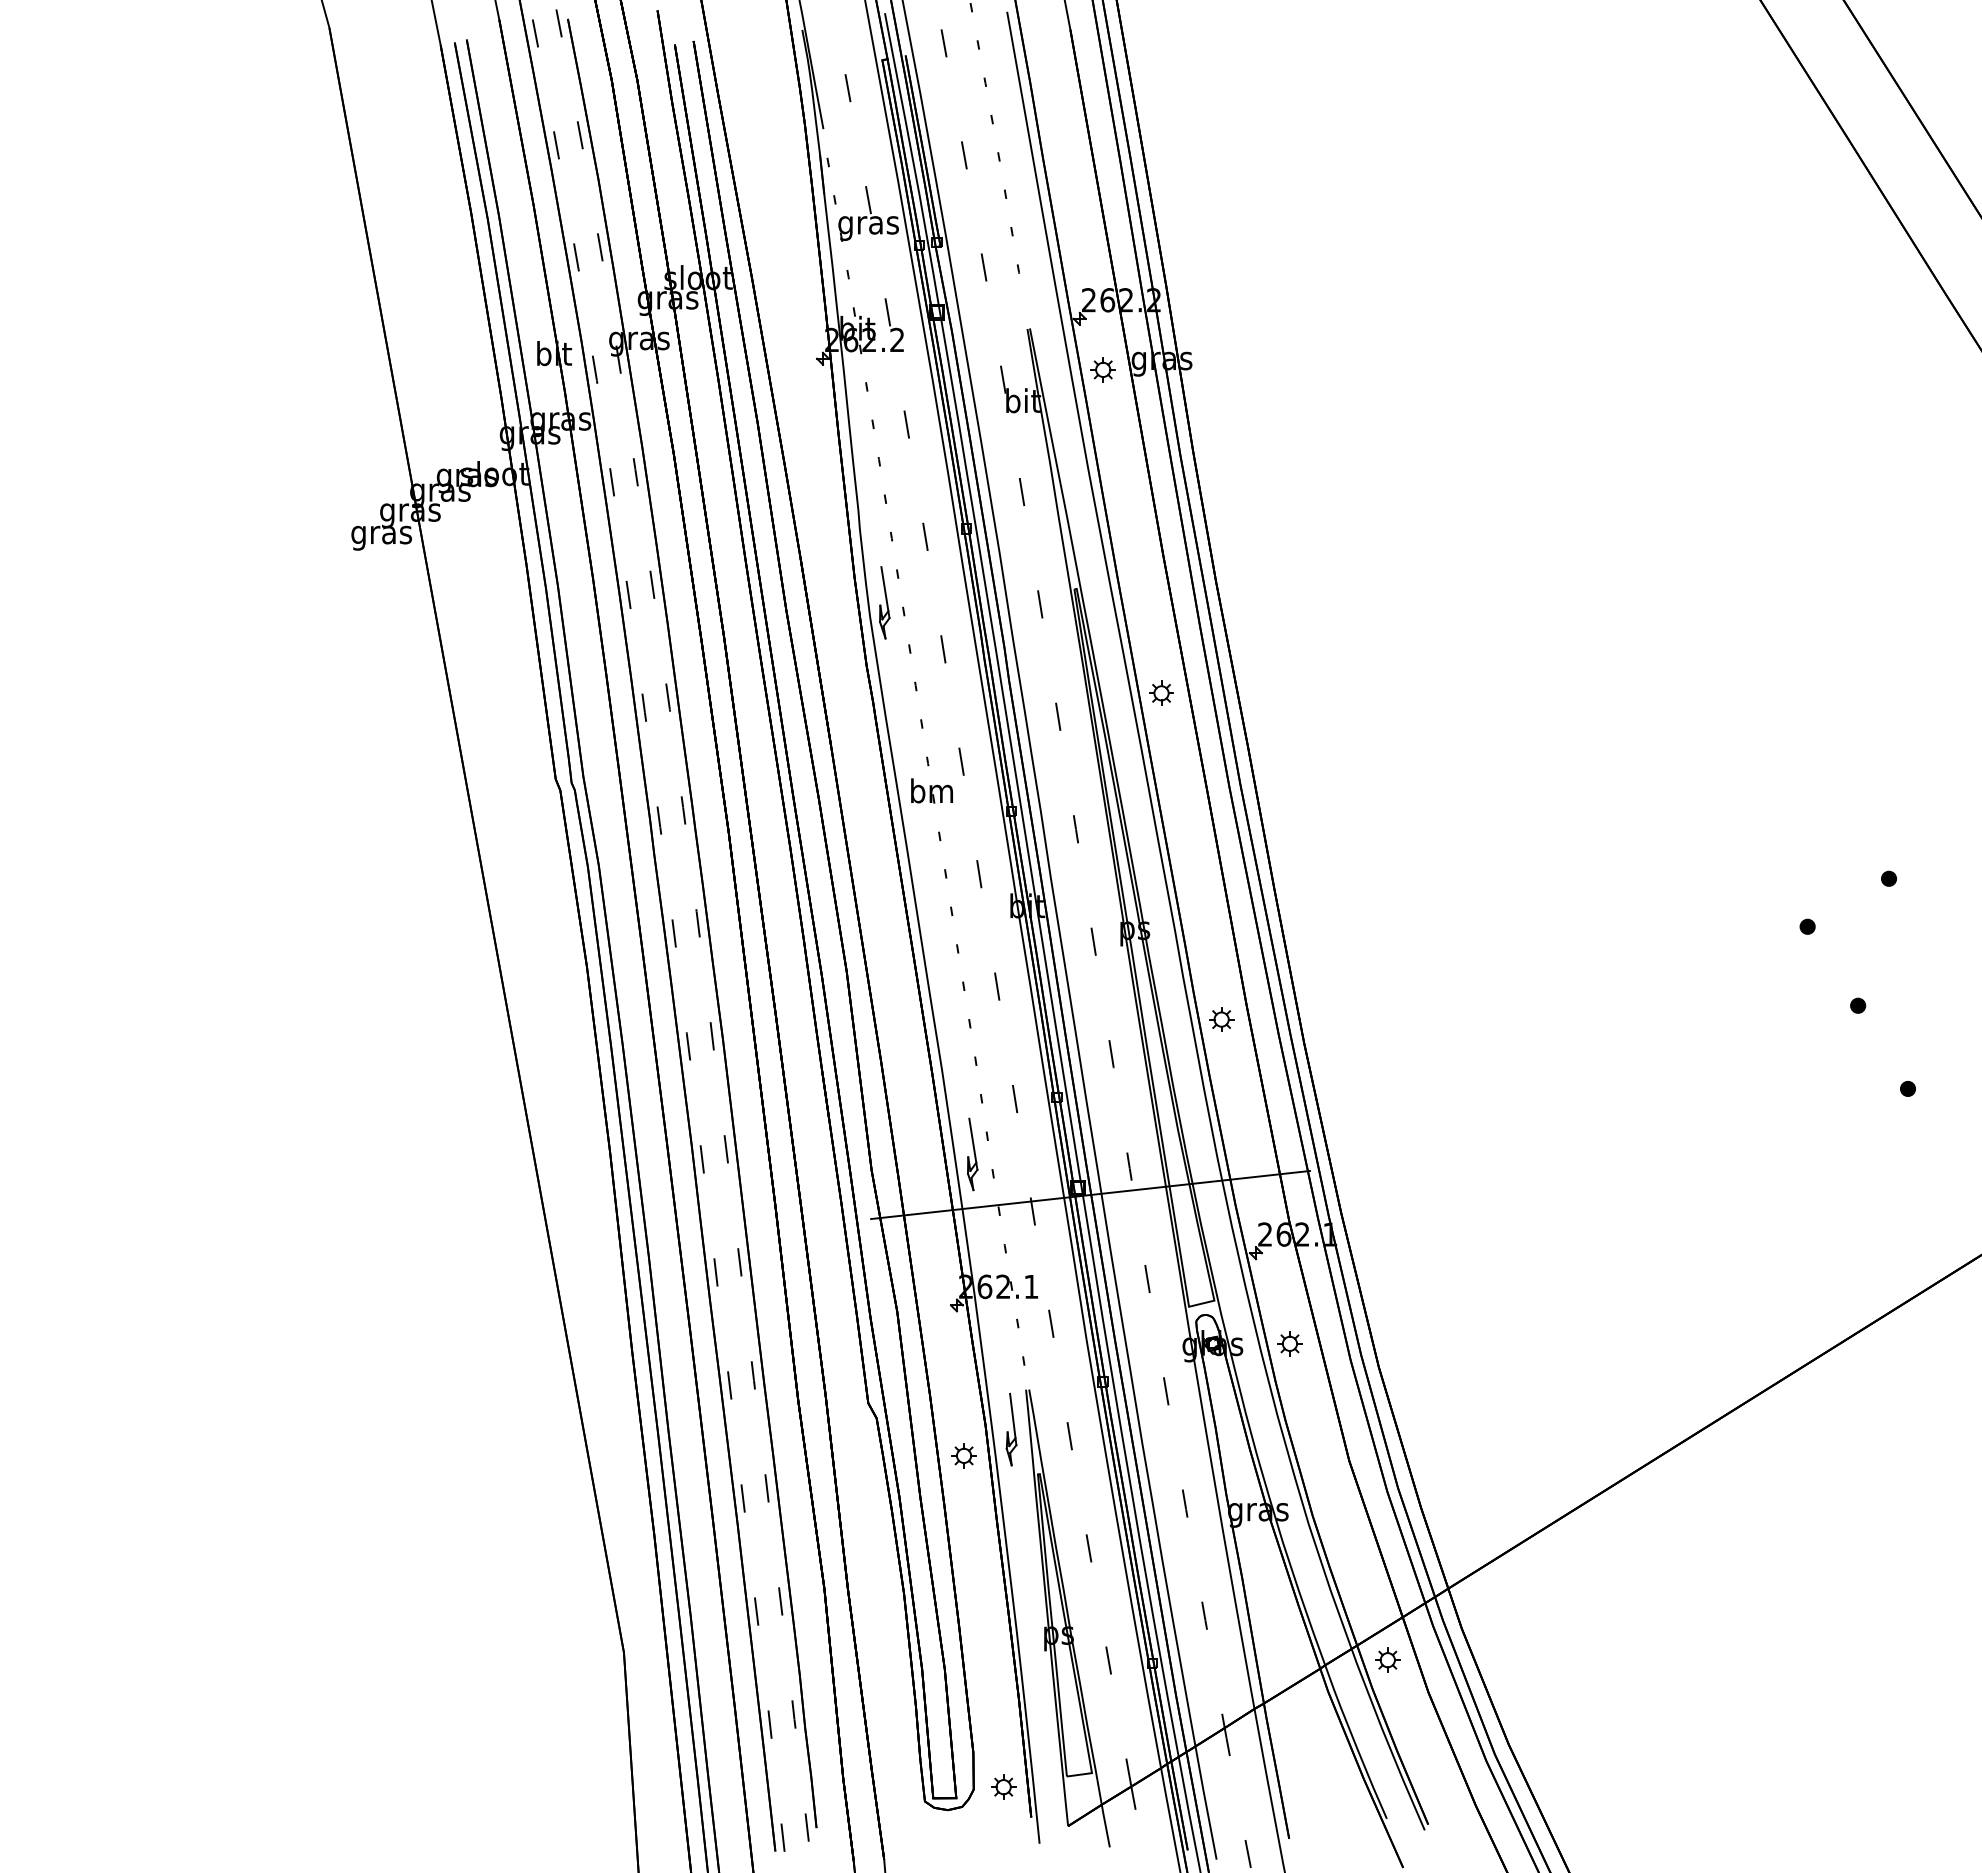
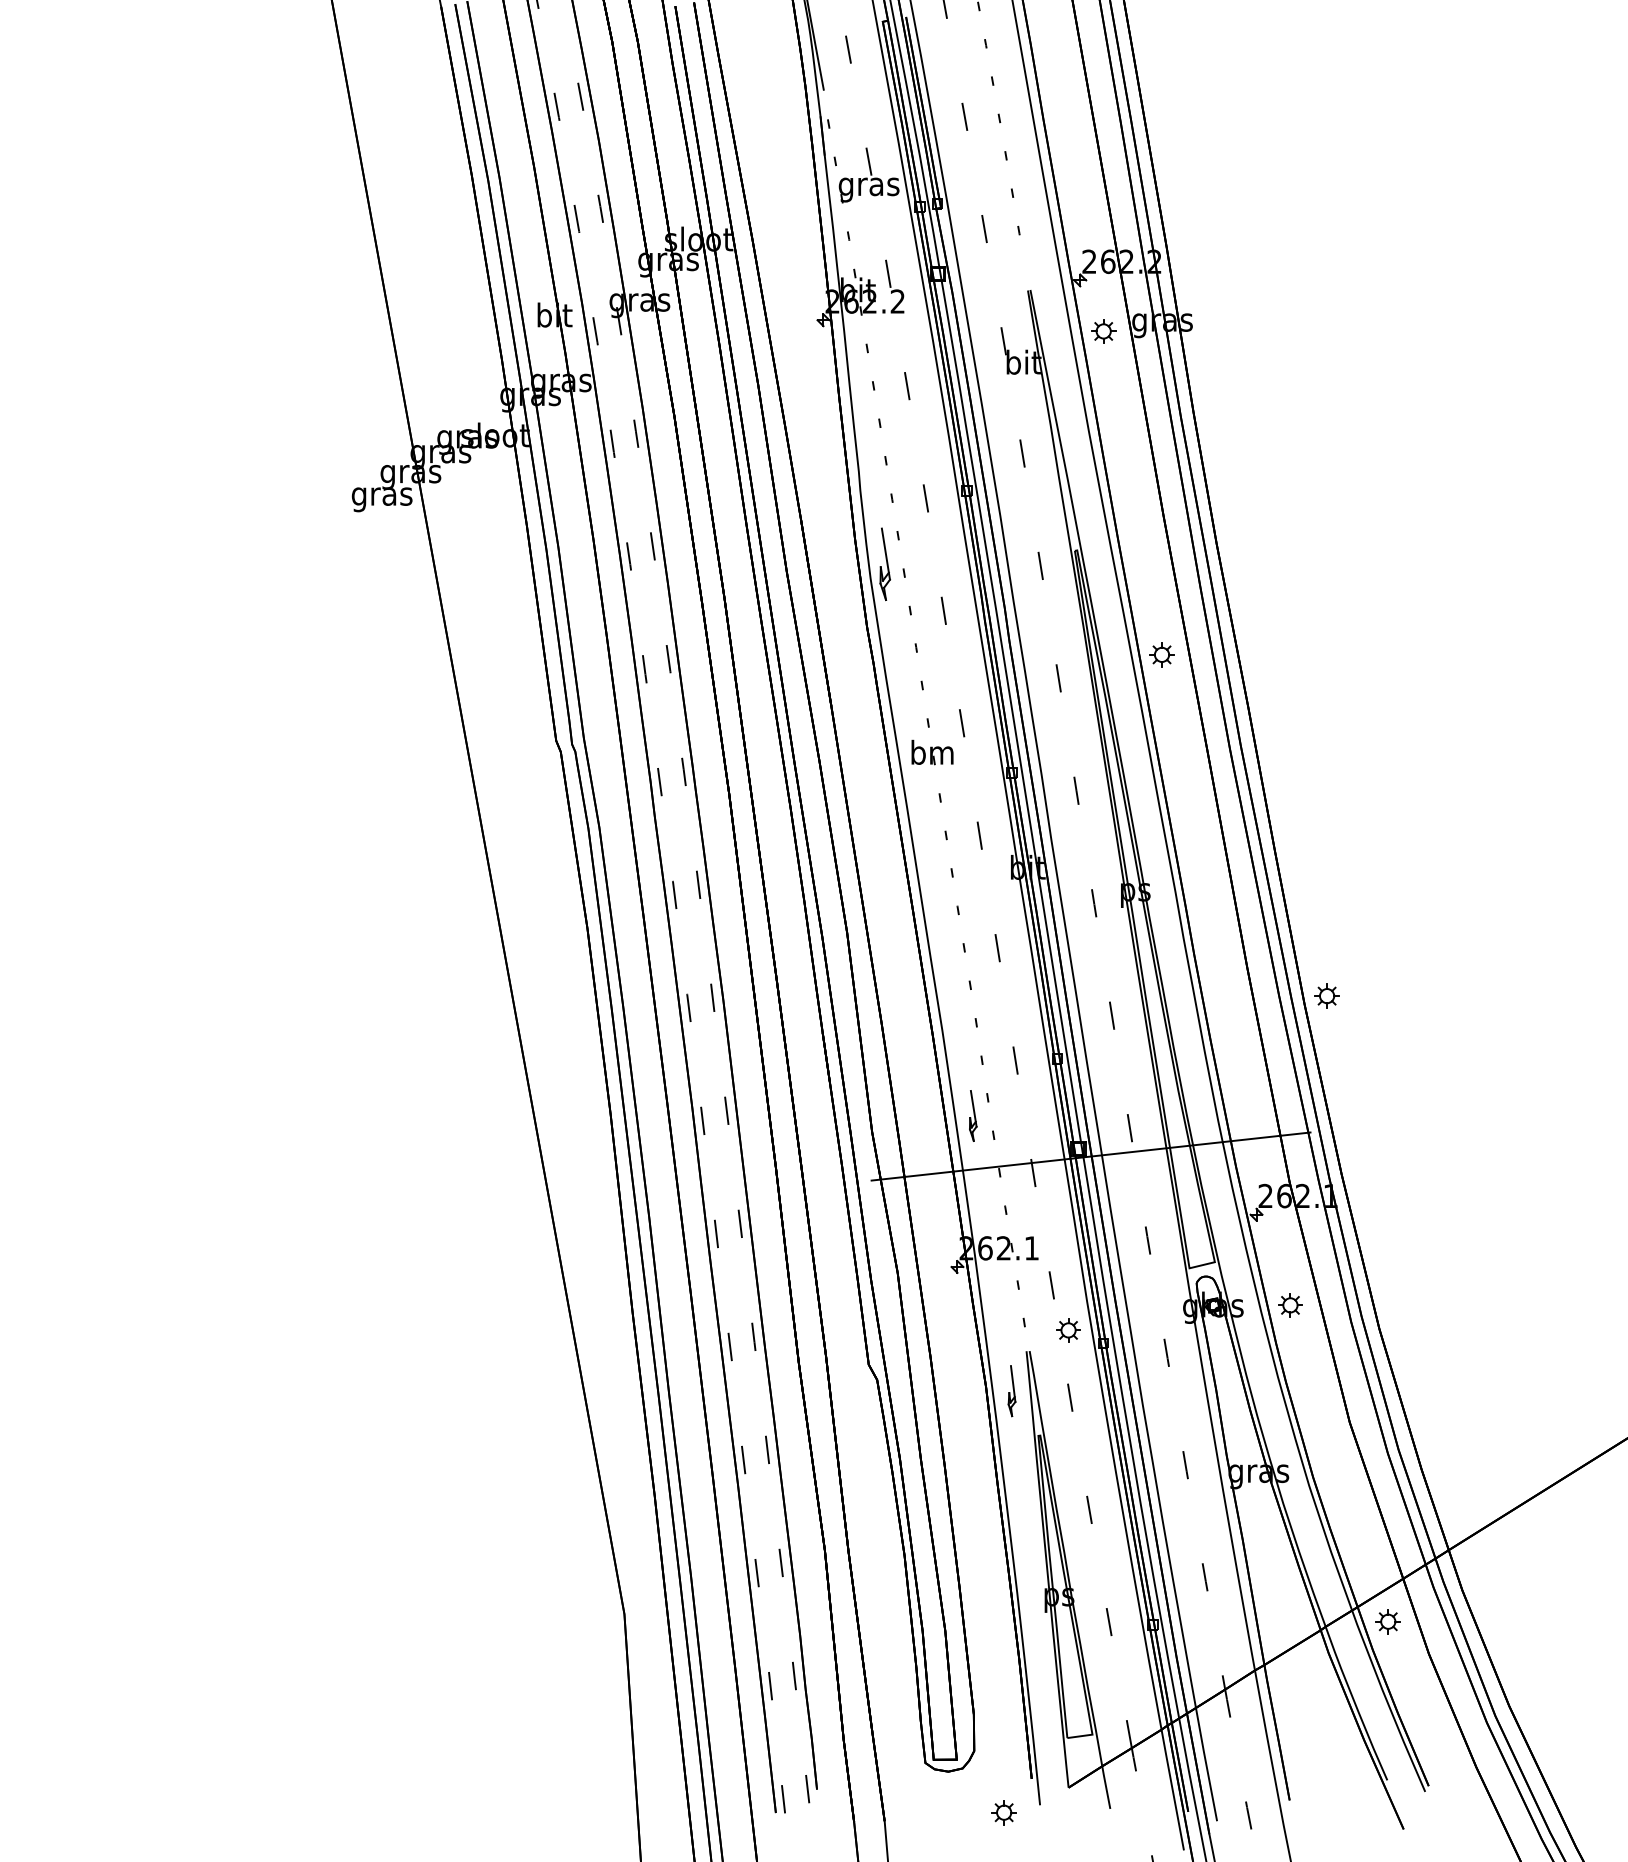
part: (1221, 1019) -> (1326, 996), moved
part: (972, 1154) -> (972, 1116), size x0.7
part: (1011, 1429) -> (1011, 1391), size x0.7
part: (963, 1455) -> (1067, 1330), moved
part: (1003, 1786) -> (1003, 1812), moved

